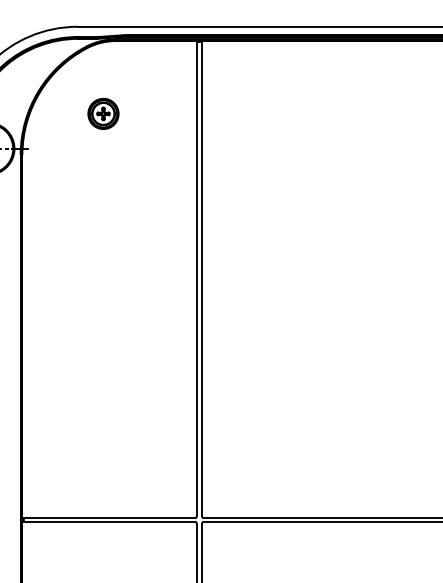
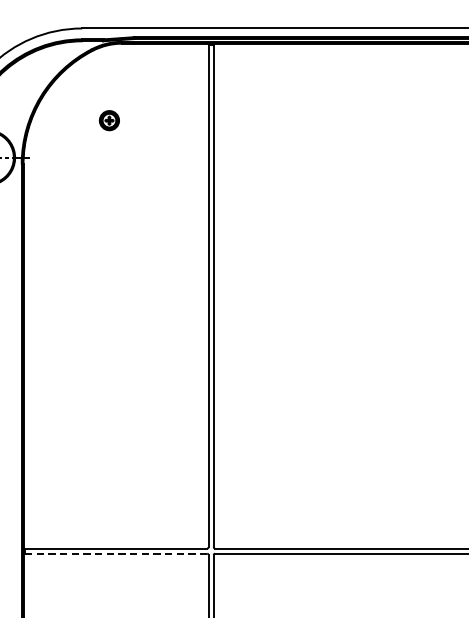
part: (103, 113) -> (109, 120), size x0.6
line: (109, 522) -> (115, 553), solid -> dashed

